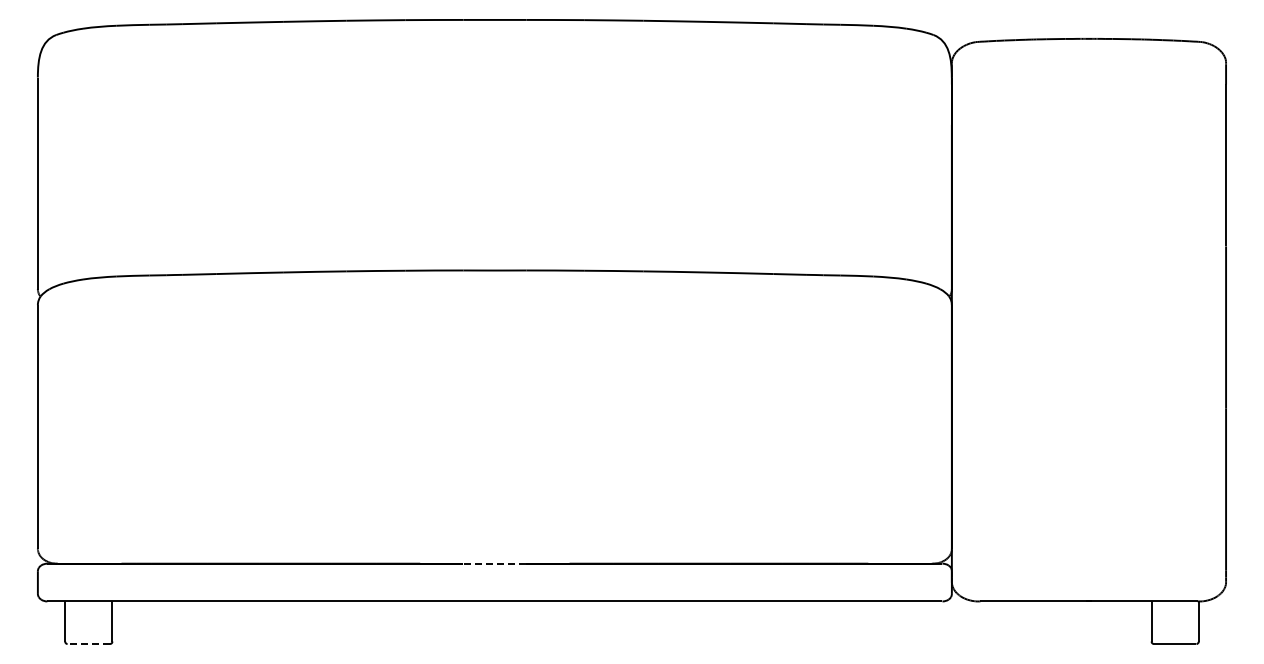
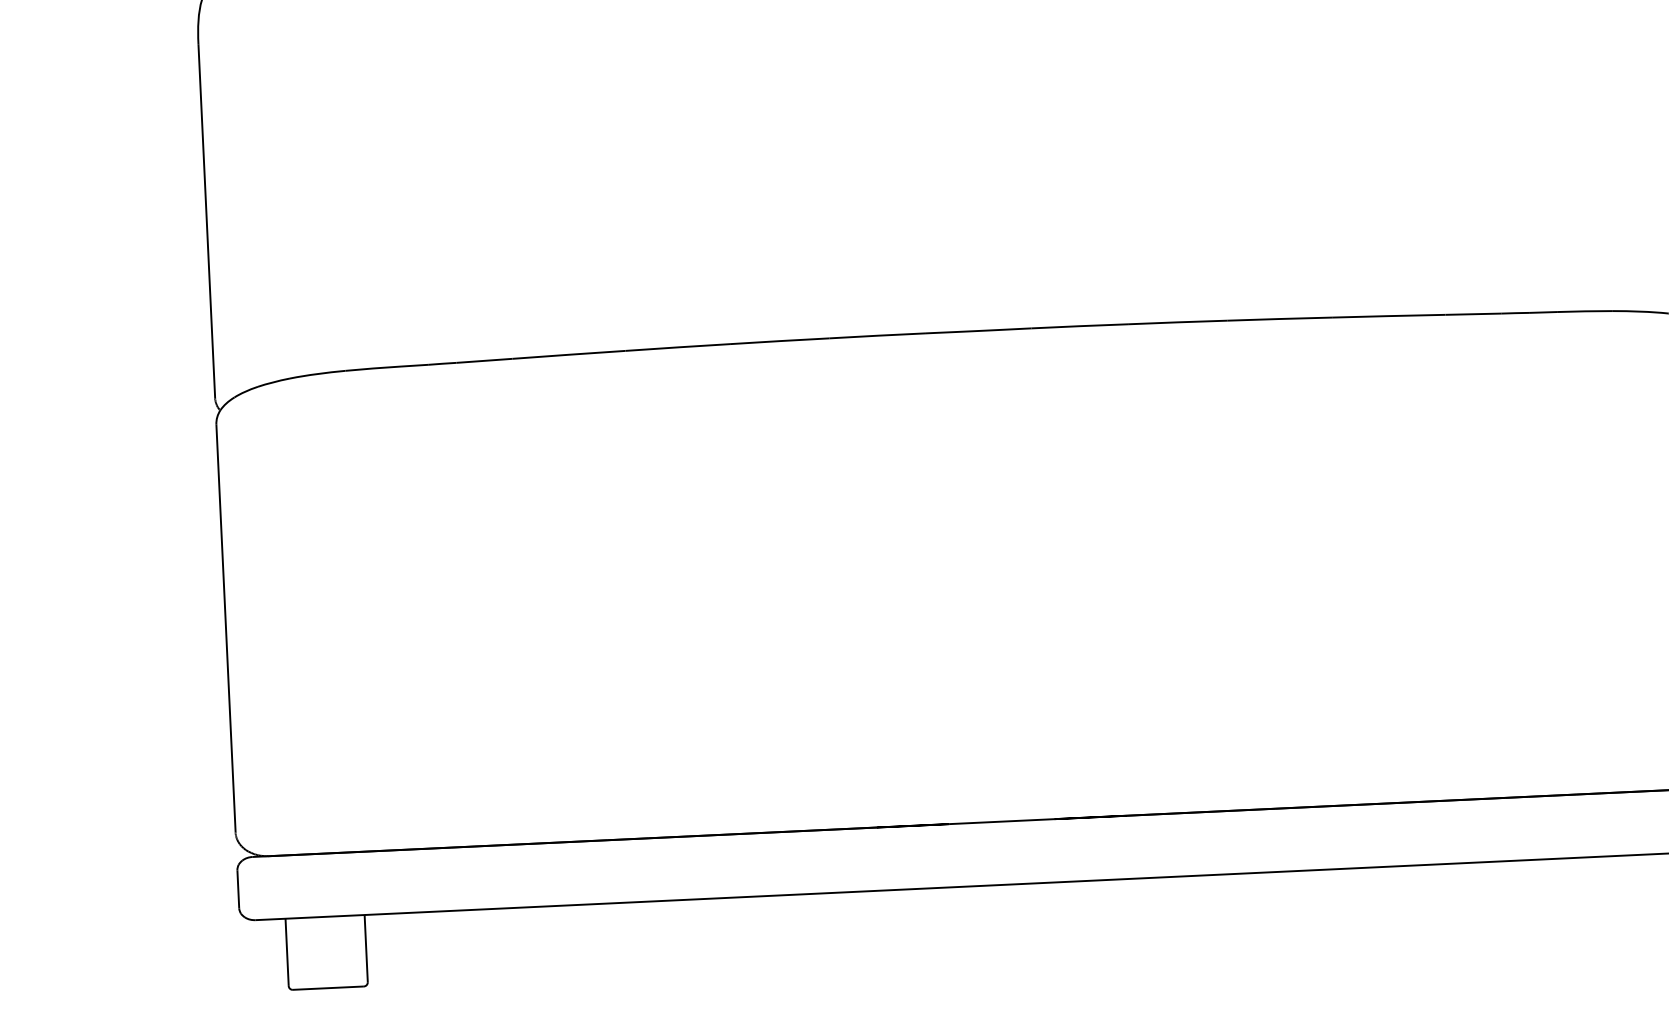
line: (494, 563) -> (1001, 821), dashed -> solid
line: (88, 644) -> (327, 988), dashed -> solid

